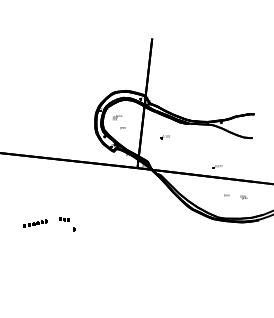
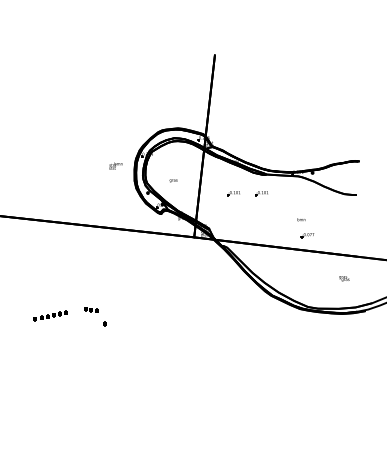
text: (117, 117) -> (115, 165), moved
part: (185, 137) -> (261, 193), added
text: (226, 195) -> (301, 219), moved

